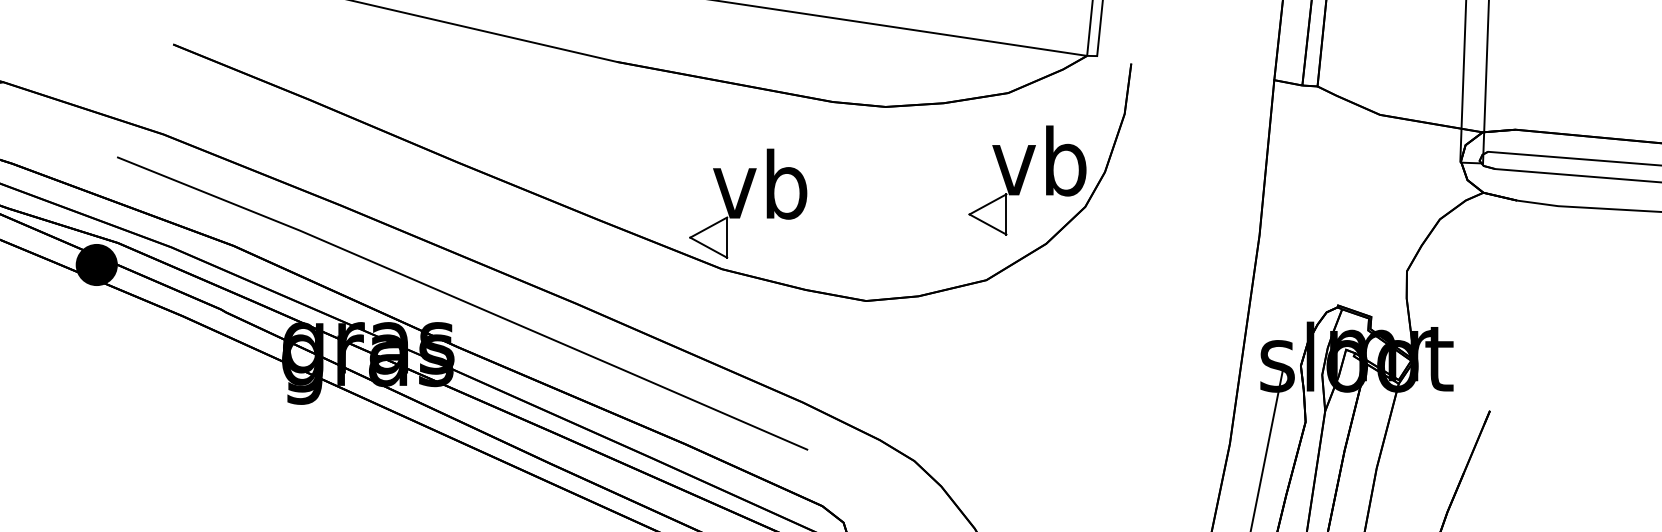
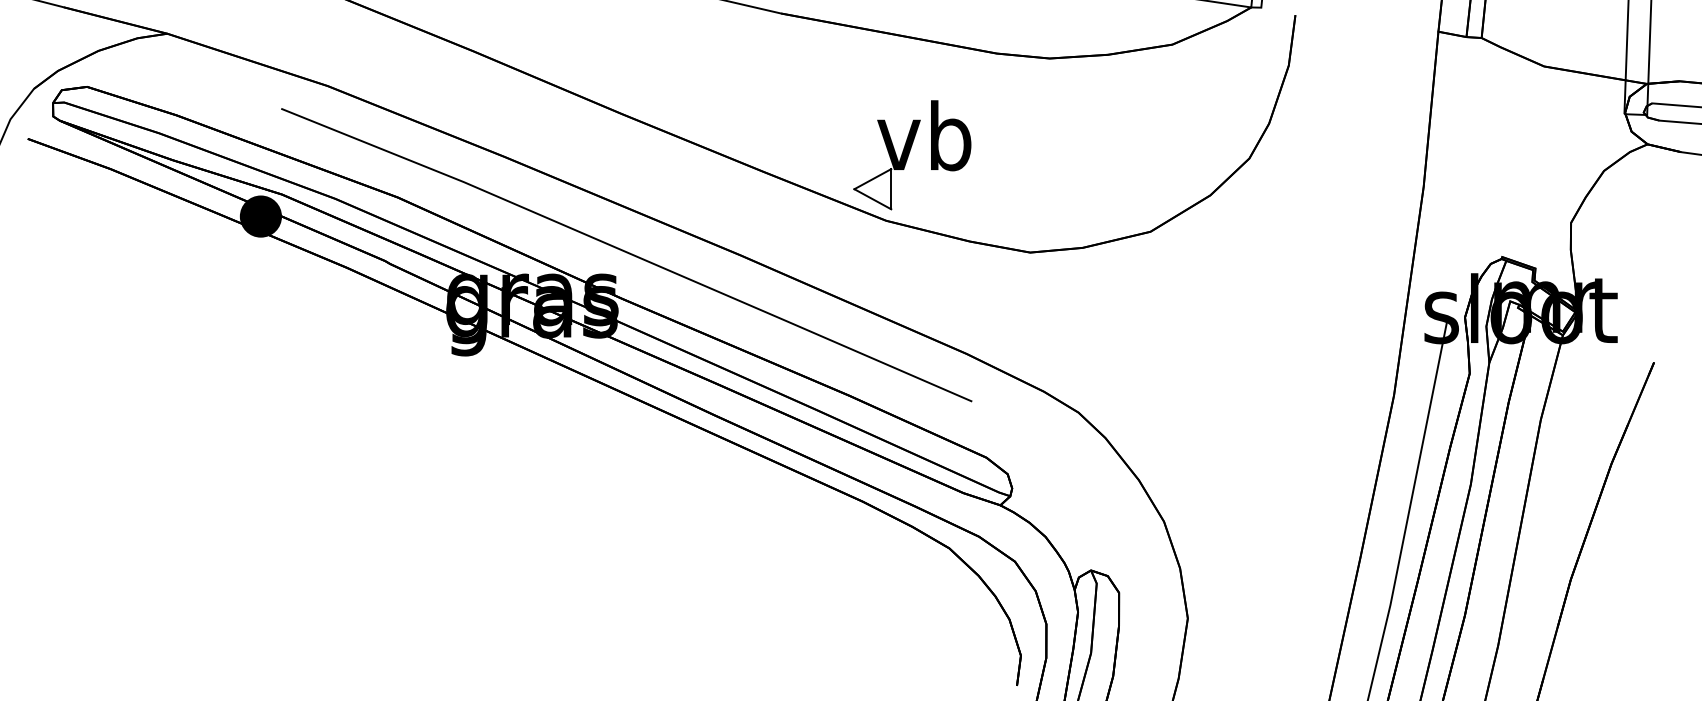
part: (1027, 180) -> (1191, 132), removed

